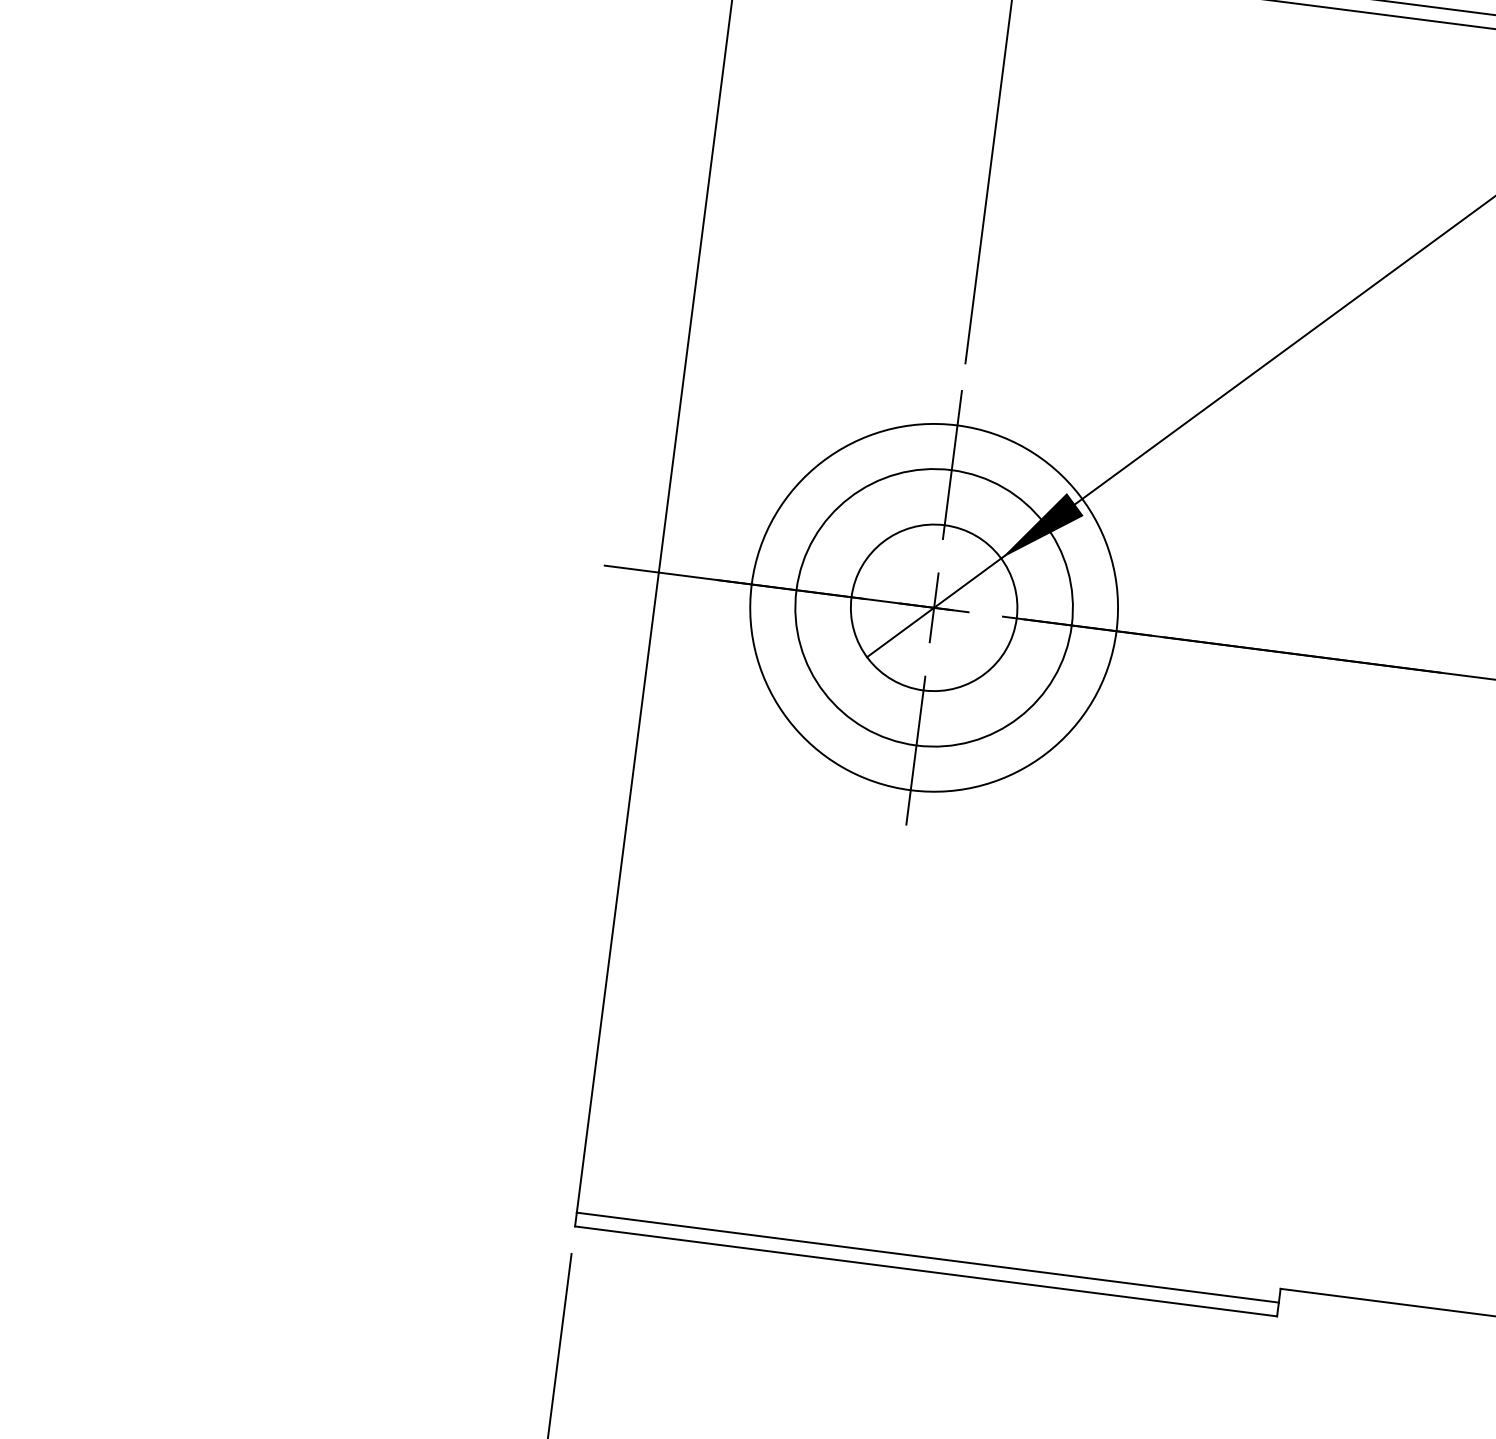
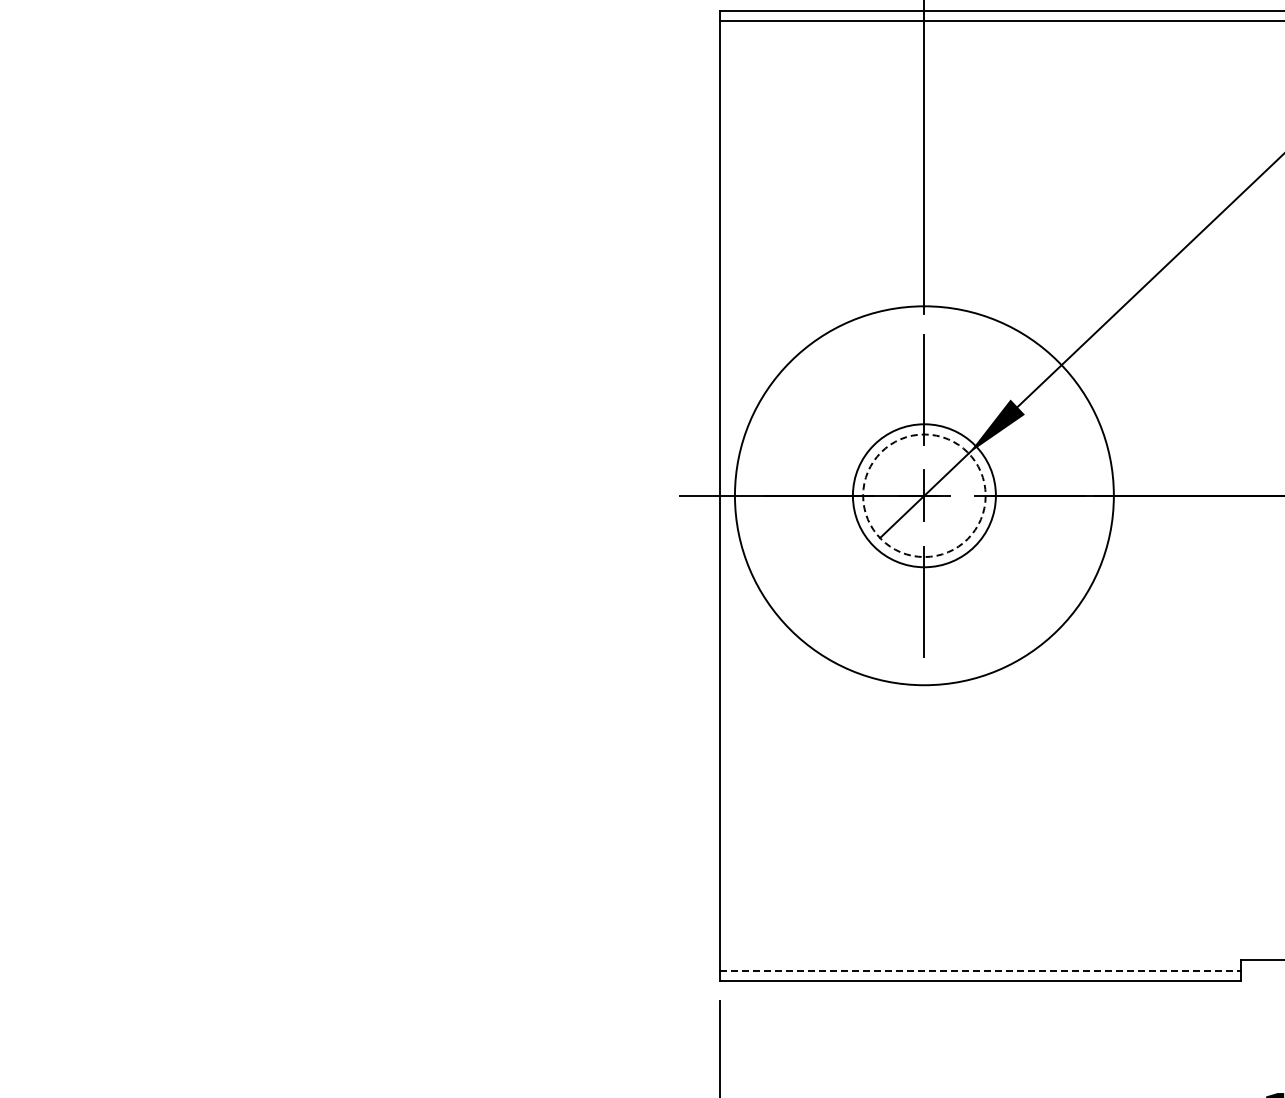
circle: (934, 607) -> (924, 495), size x0.7
circle: (934, 607) -> (924, 495), size x1.4
circle: (934, 607) -> (924, 495), solid -> dashed
line: (929, 1257) -> (981, 970), solid -> dashed

